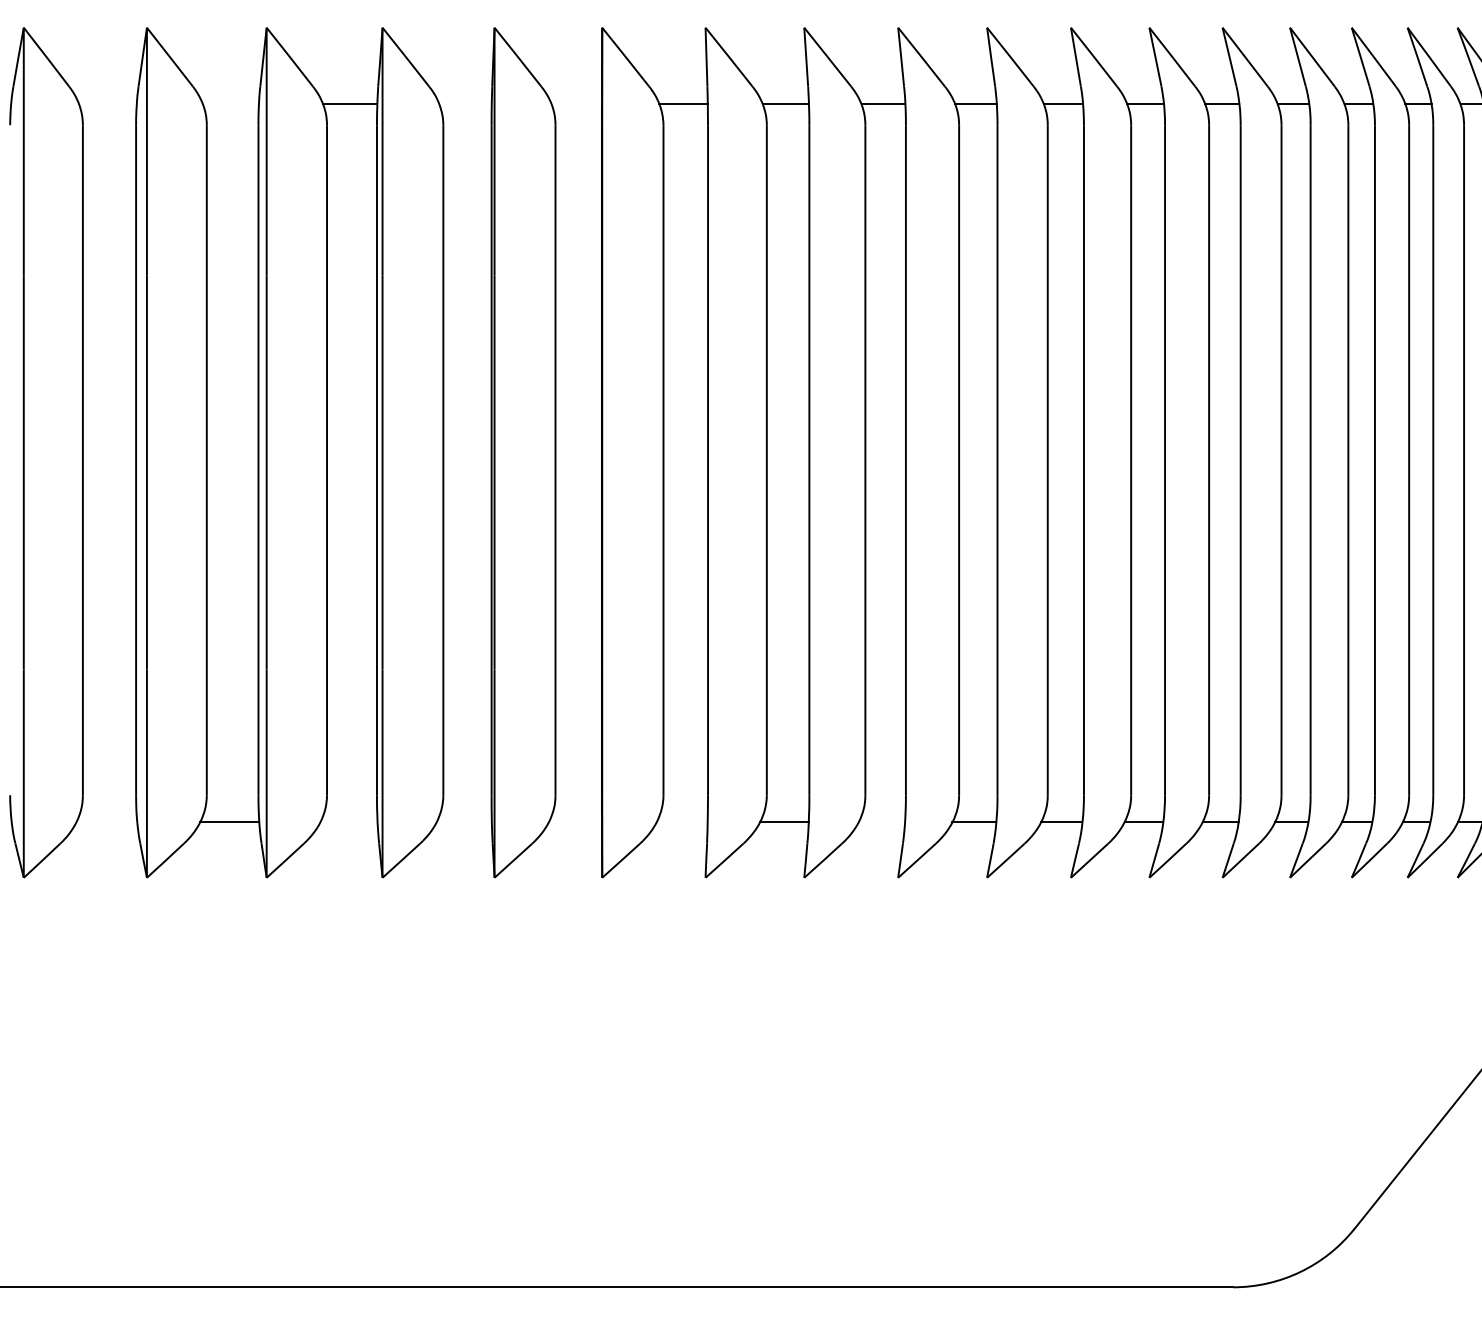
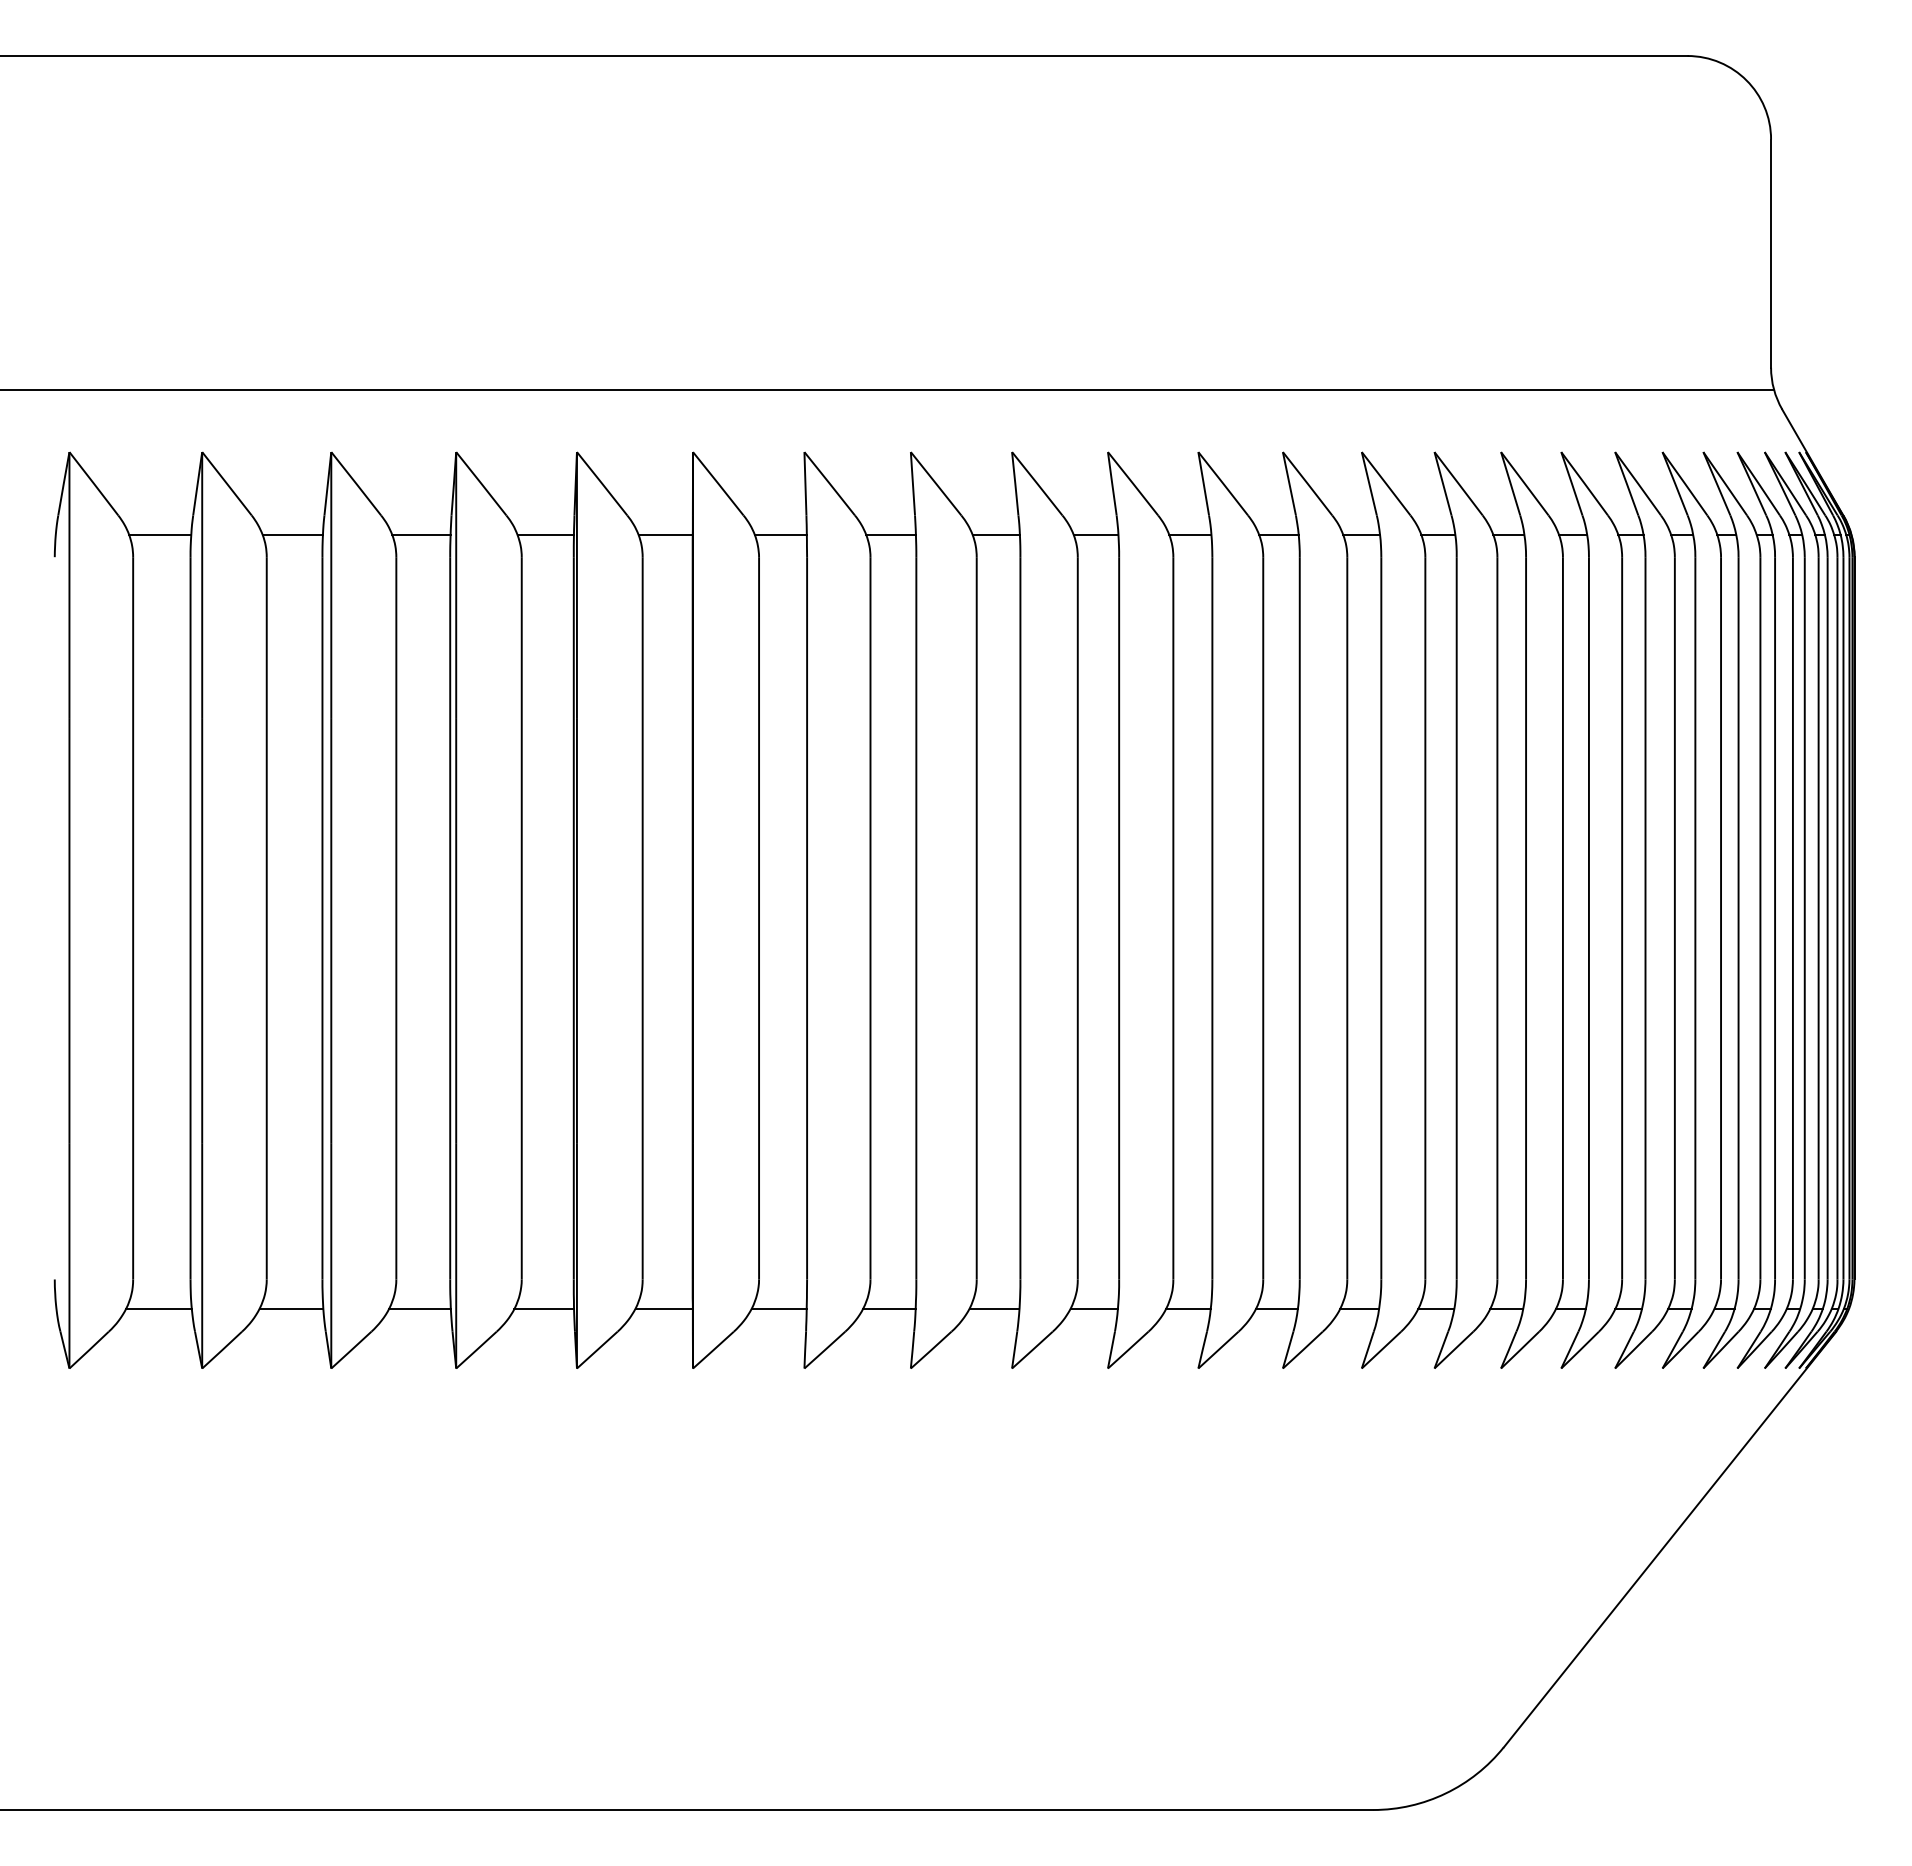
line: (108, 104) -> (160, 534), added
line: (230, 104) -> (292, 534), added
line: (465, 104) -> (545, 534), added
line: (576, 104) -> (665, 534), added
line: (106, 822) -> (158, 1308), added
line: (348, 822) -> (419, 1308), added
line: (464, 822) -> (544, 1308), added
line: (574, 822) -> (663, 1308), added
line: (681, 822) -> (778, 1308), added
line: (881, 822) -> (994, 1308), added

